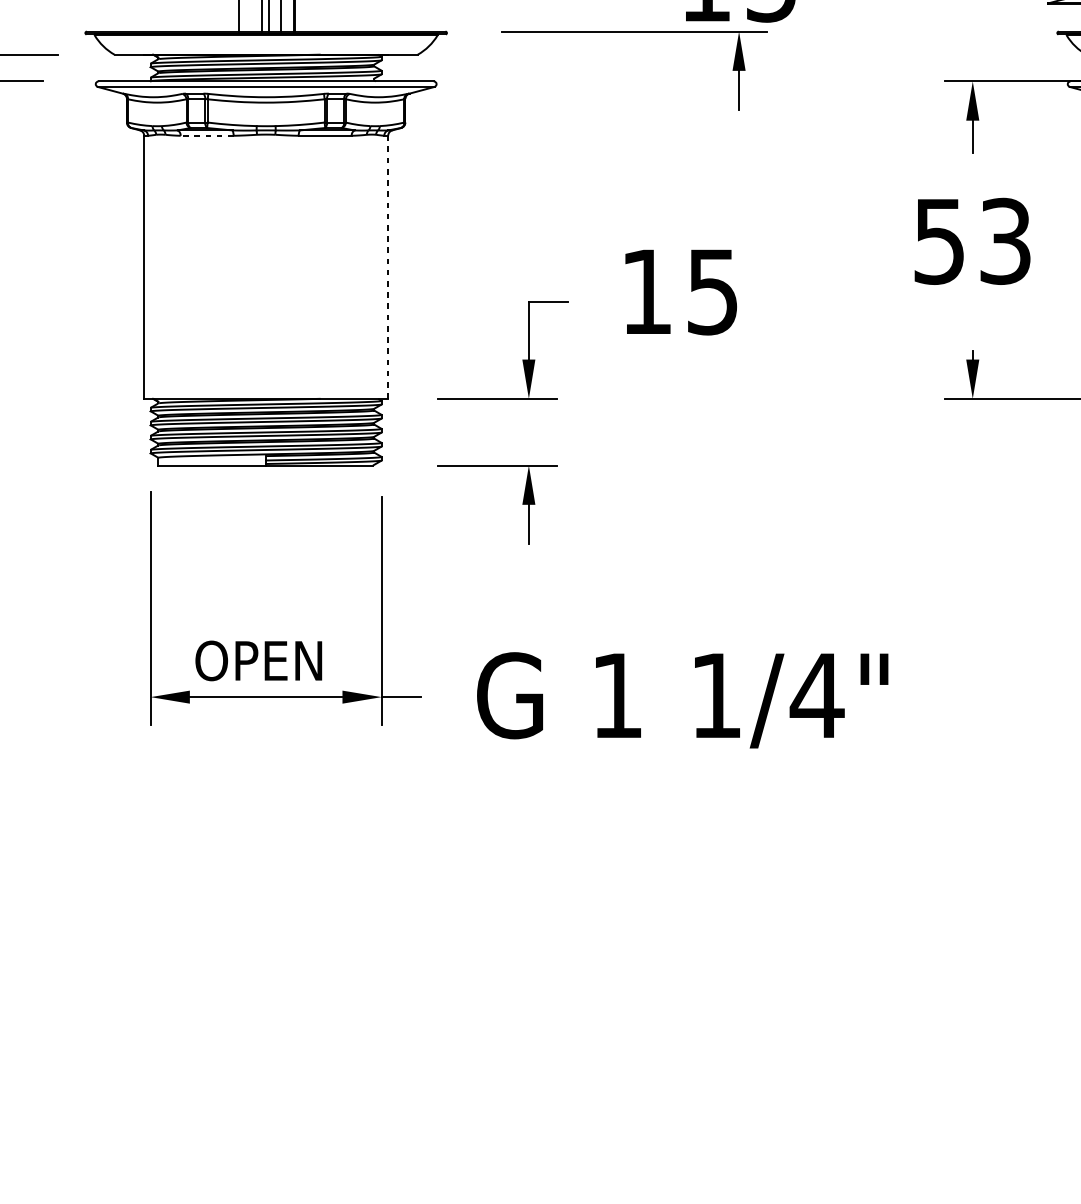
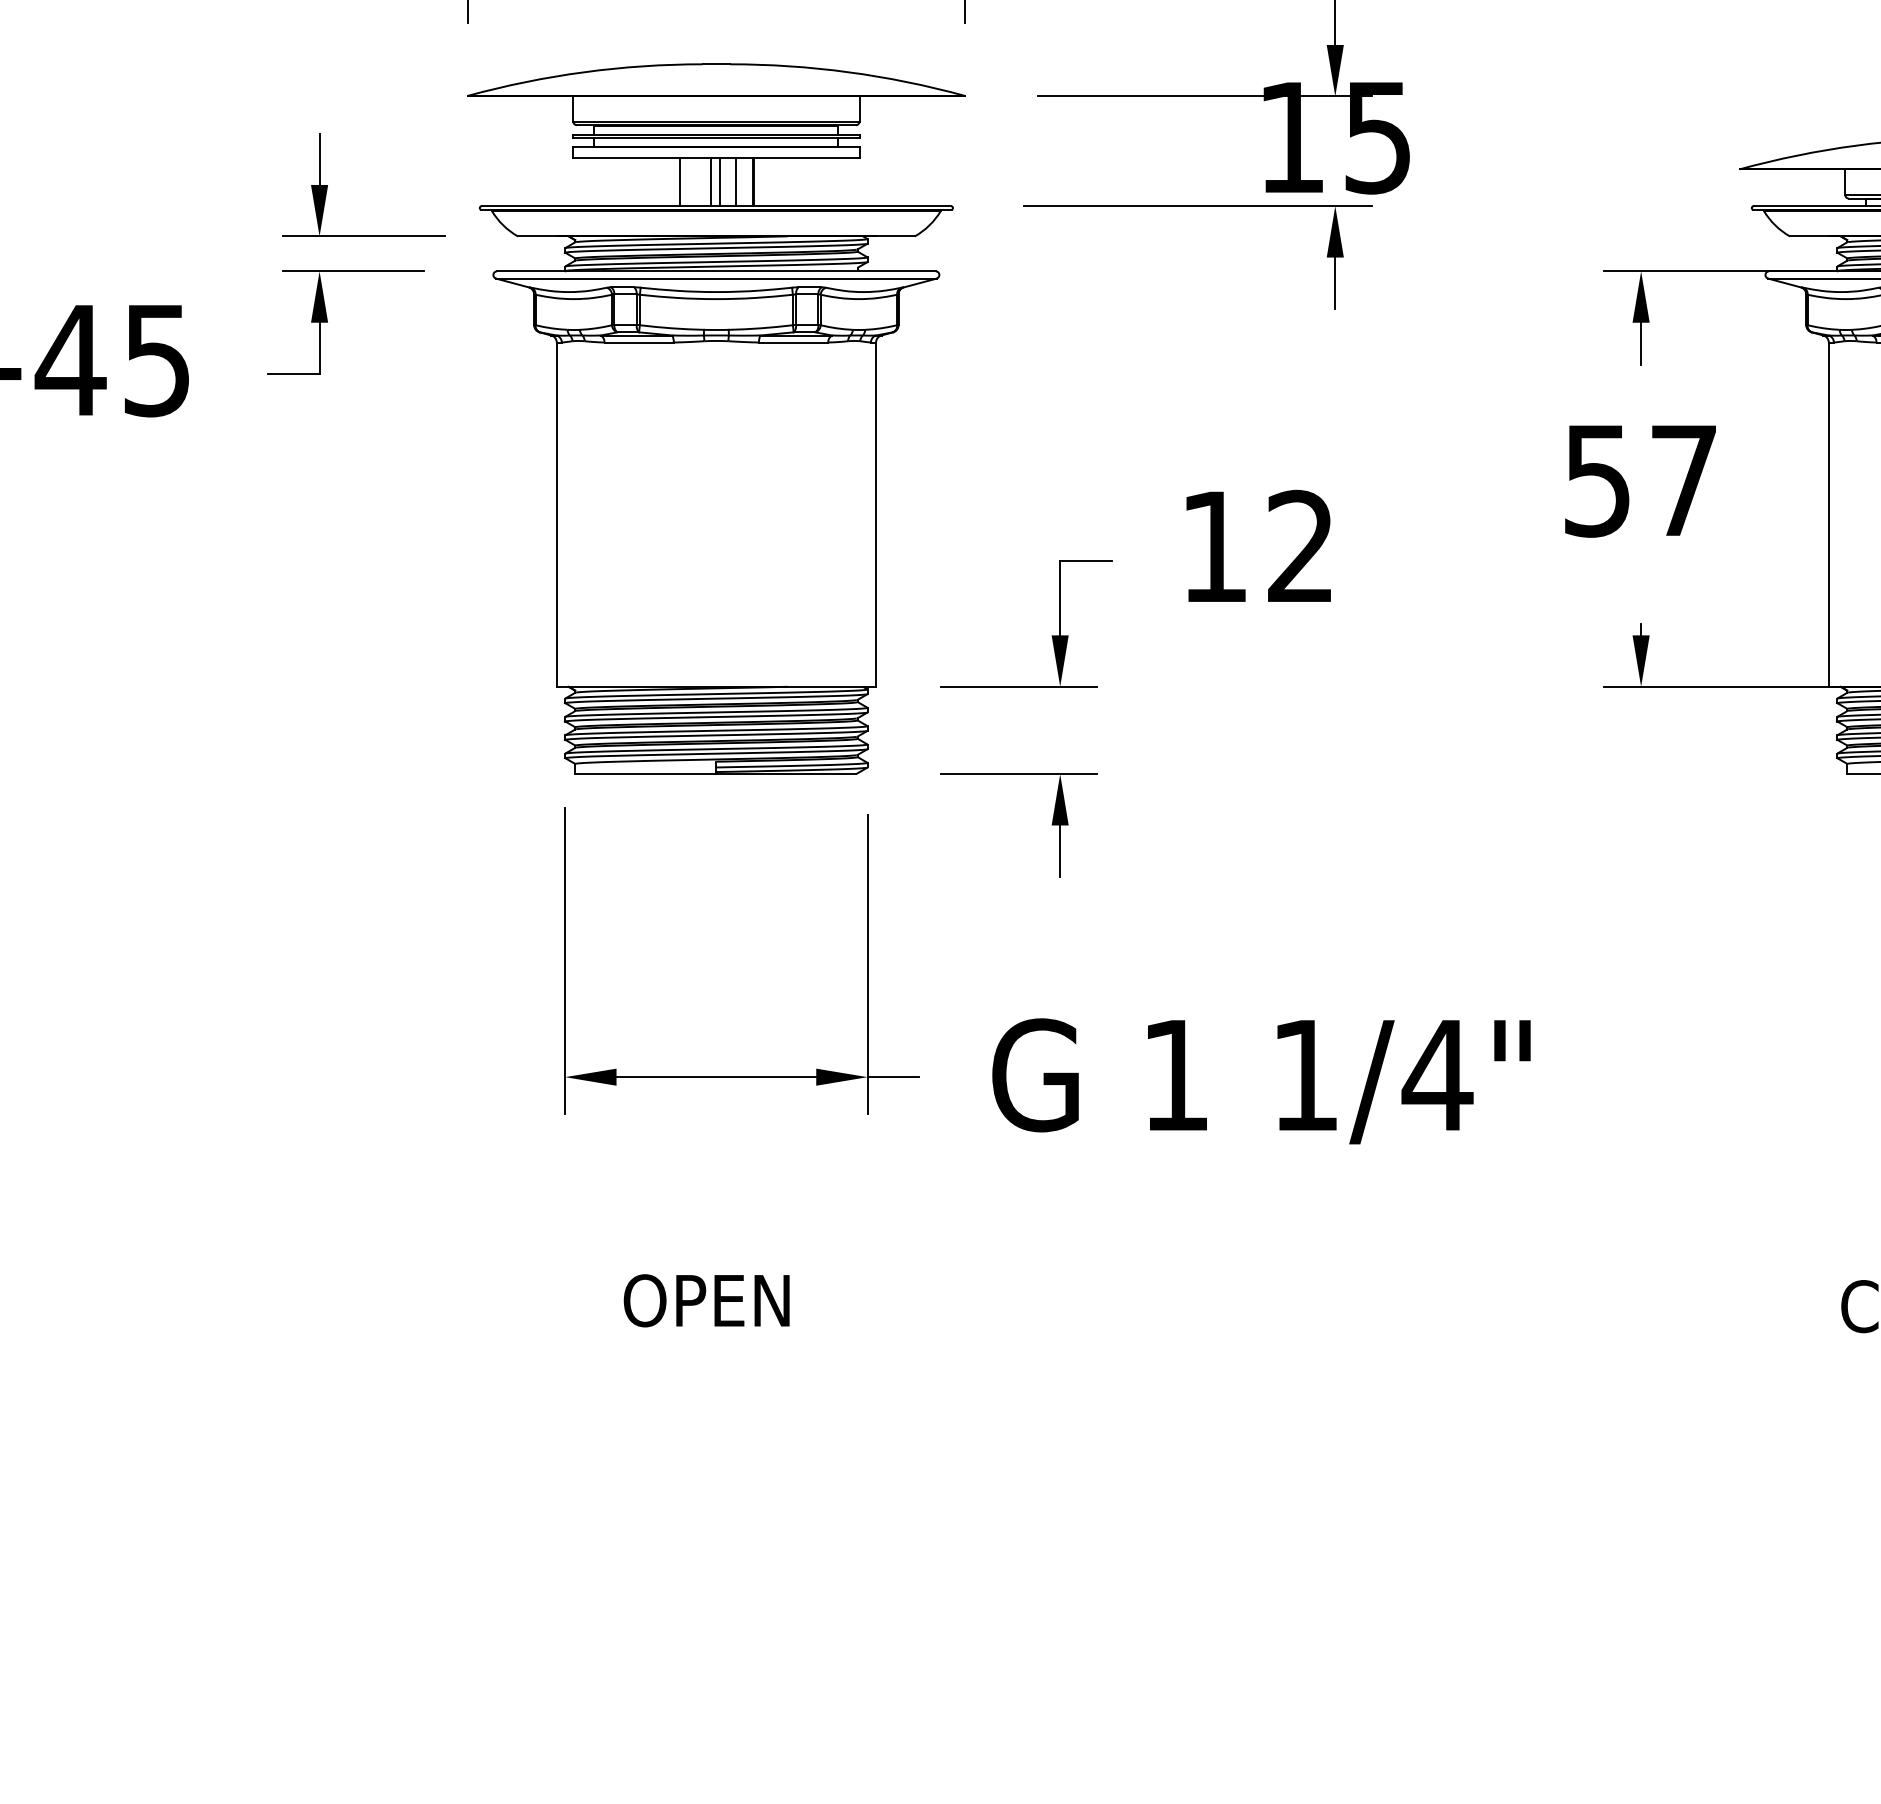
line: (207, 135) -> (639, 342), dashed -> solid
text: (1005, 241) -> (1683, 480), 53 -> 57
line: (388, 267) -> (876, 514), dashed -> solid
text: (712, 291) -> (1300, 546), 15 -> 12
text: (258, 660) -> (706, 1300), moved

